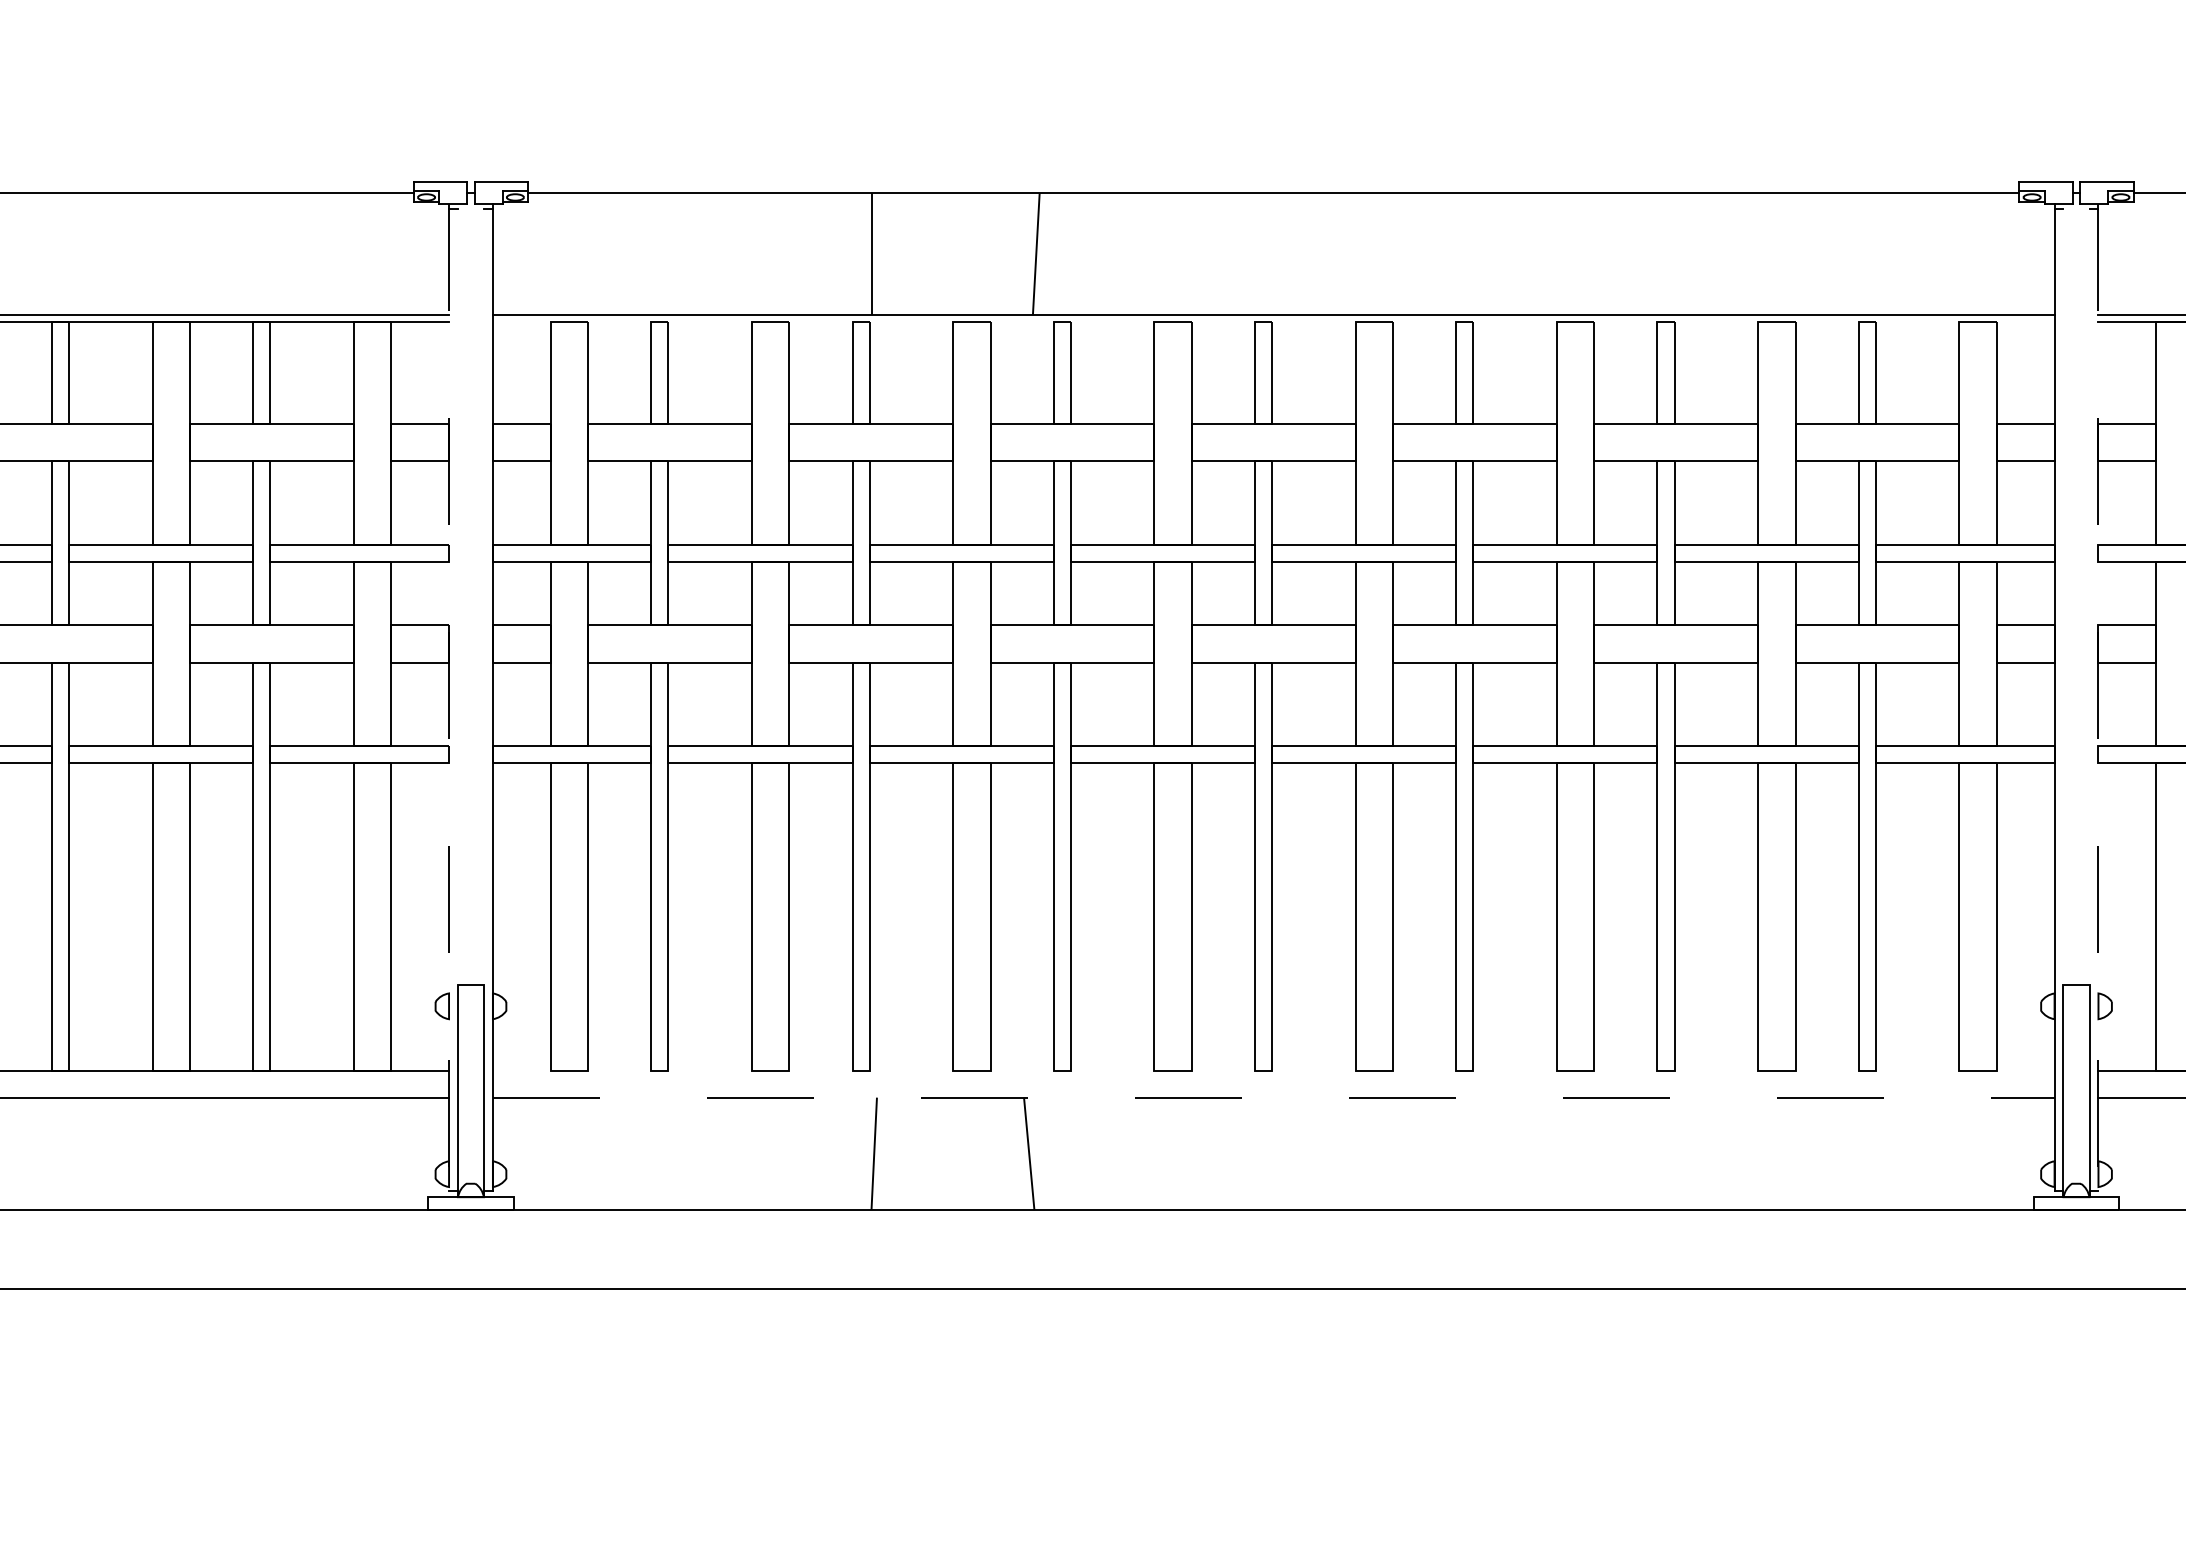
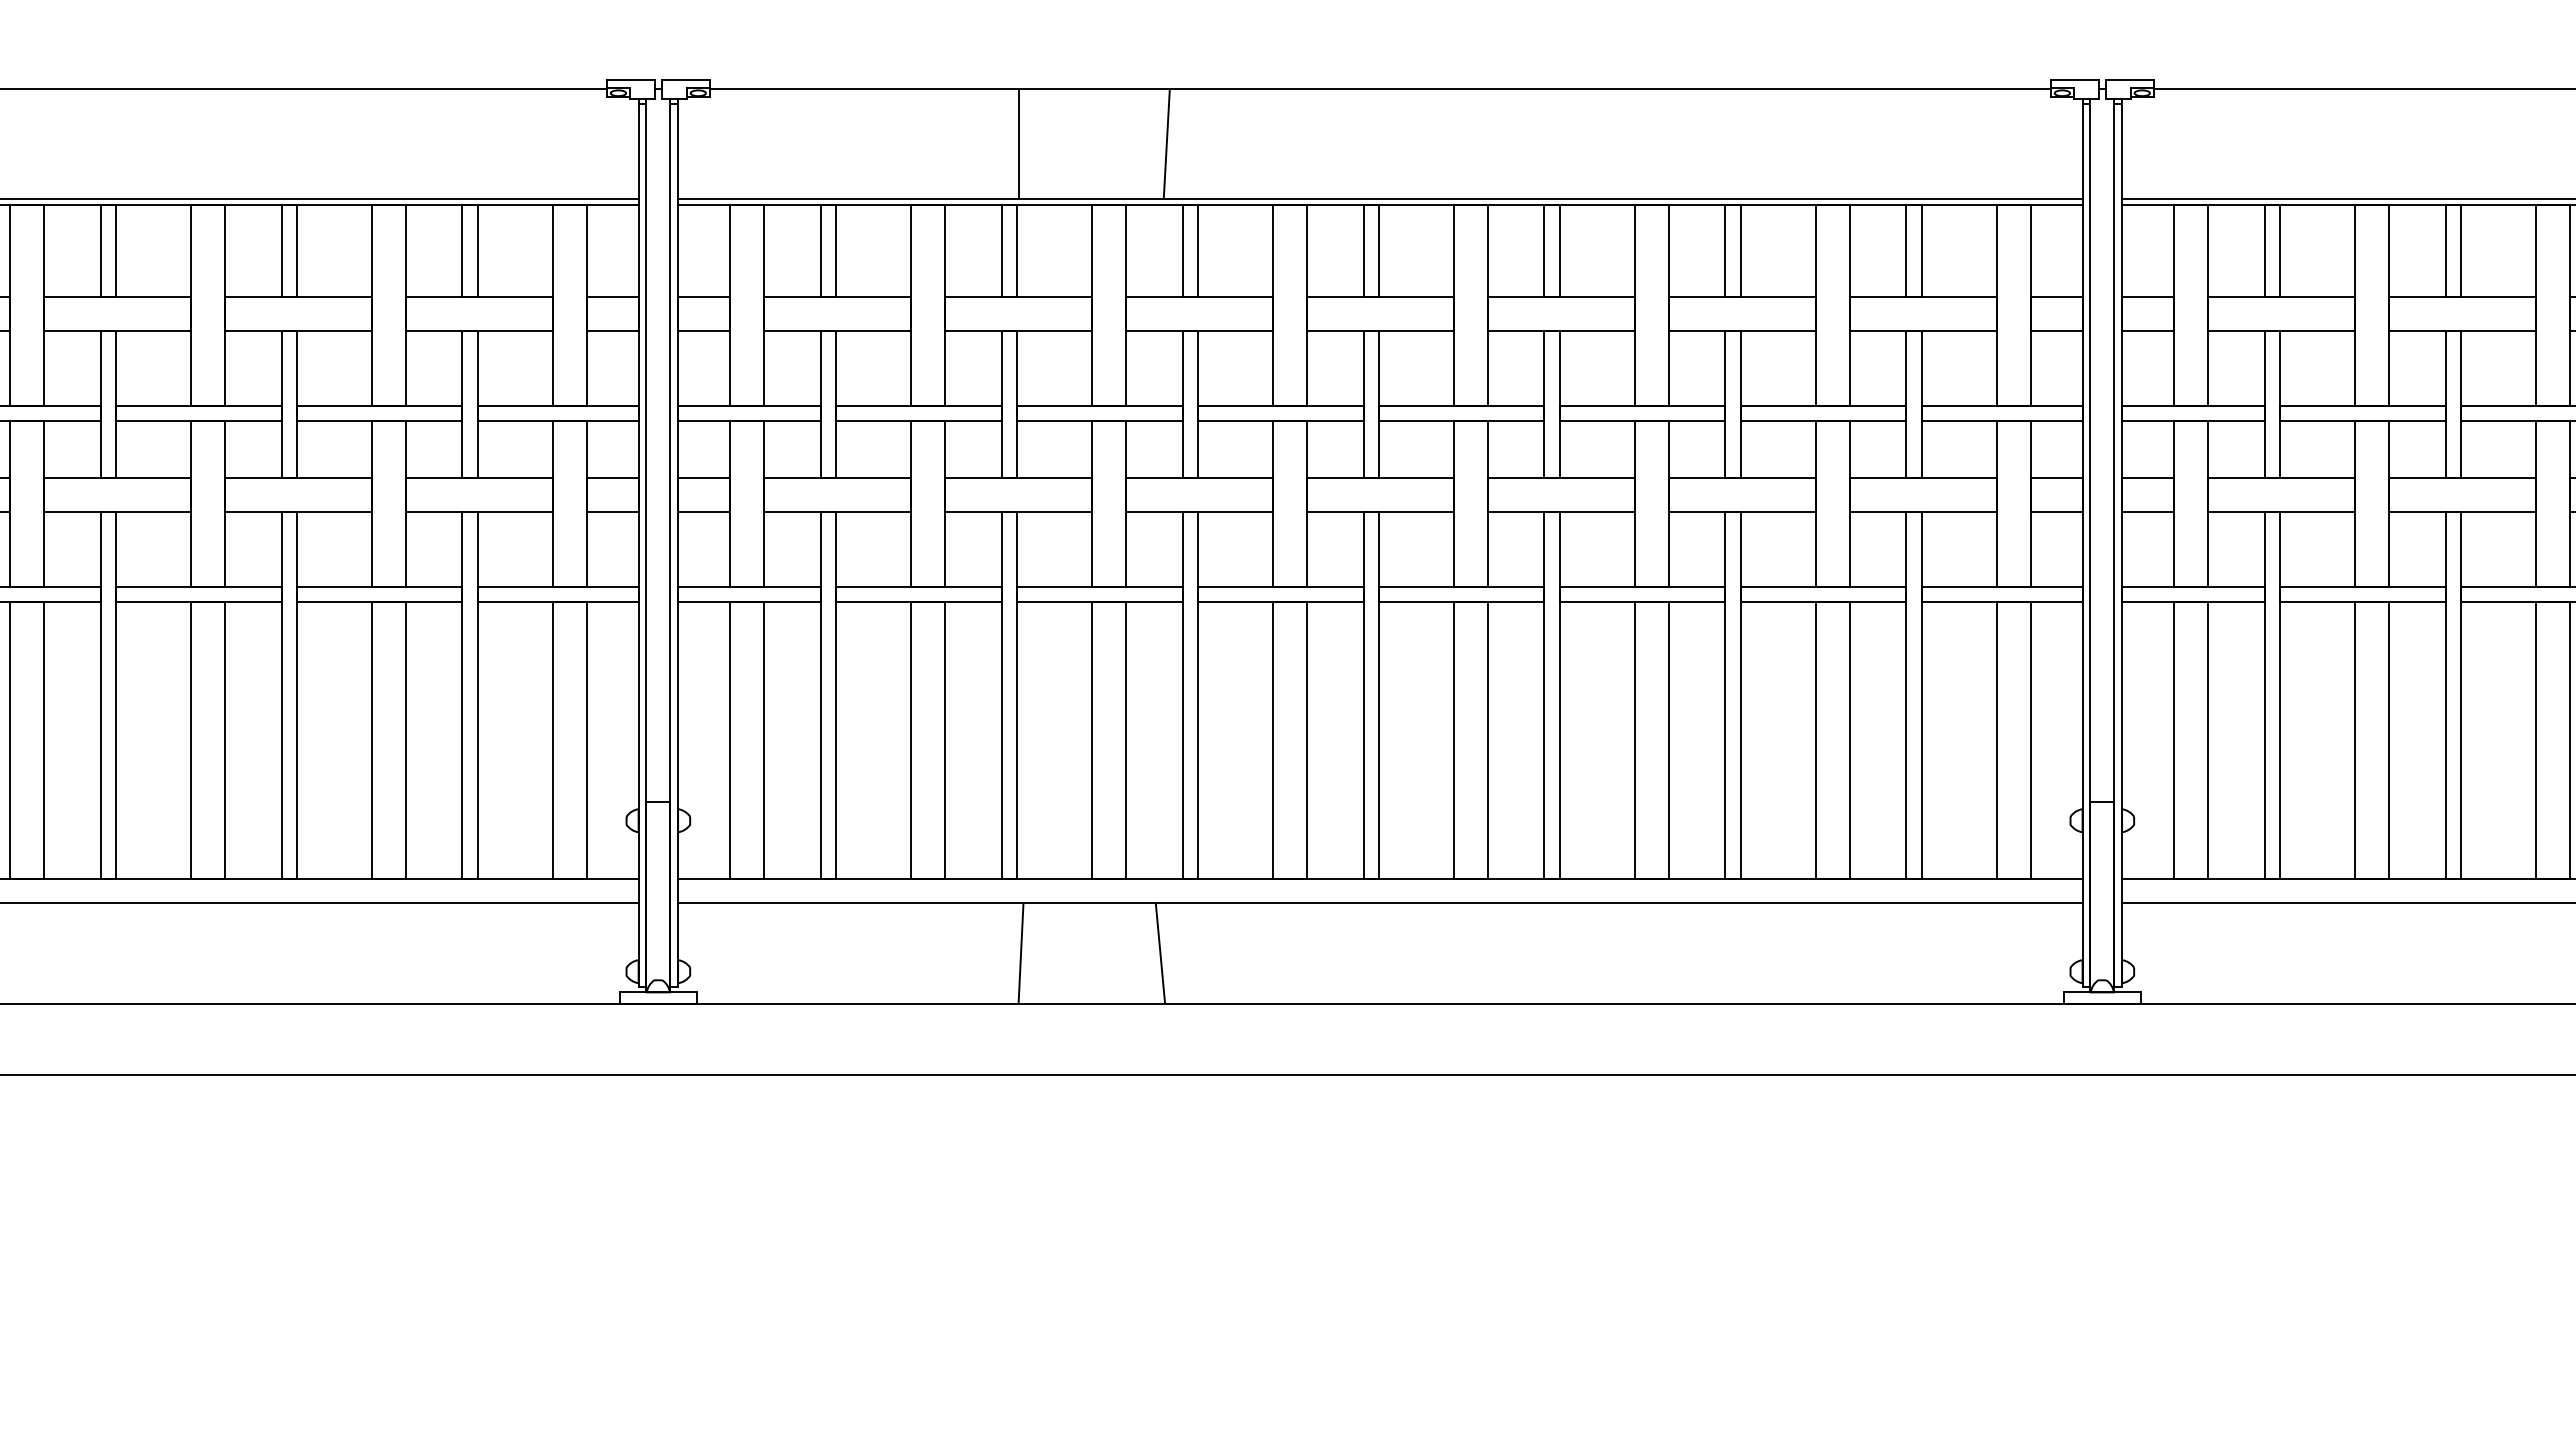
line: (1273, 321) -> (1380, 204), added
line: (448, 696) -> (638, 542), dashed -> solid
line: (457, 696) -> (646, 542), added
line: (484, 696) -> (670, 542), added
line: (2063, 696) -> (2090, 542), added
line: (2090, 696) -> (2114, 542), added
line: (2098, 696) -> (2122, 542), dashed -> solid
line: (1273, 1070) -> (1380, 878), added
line: (1273, 1097) -> (1380, 902), dashed -> solid

